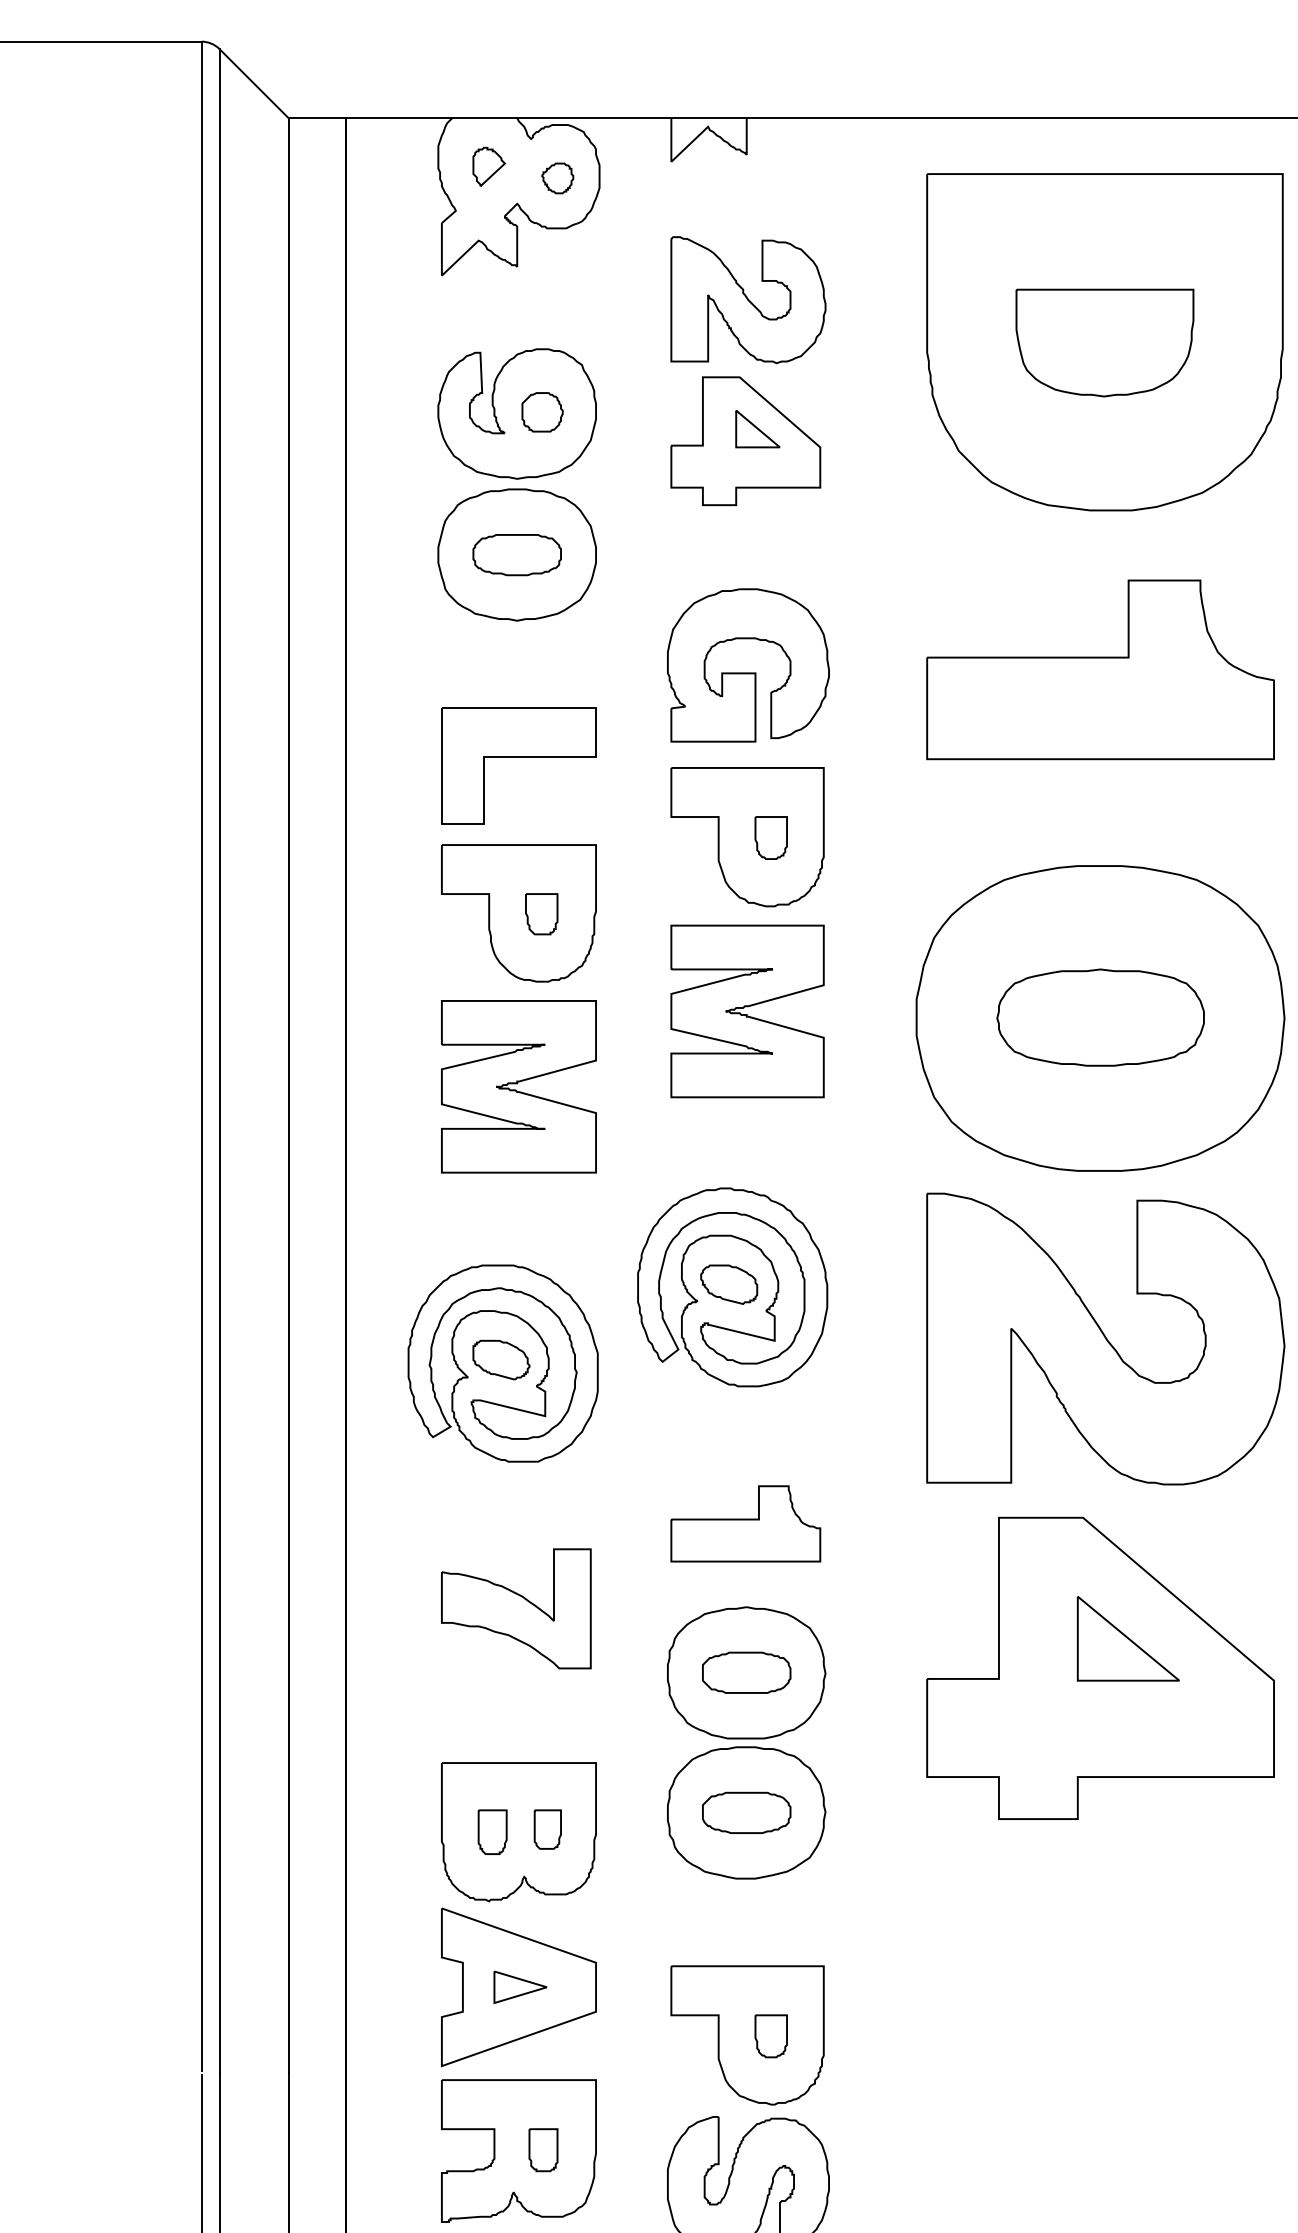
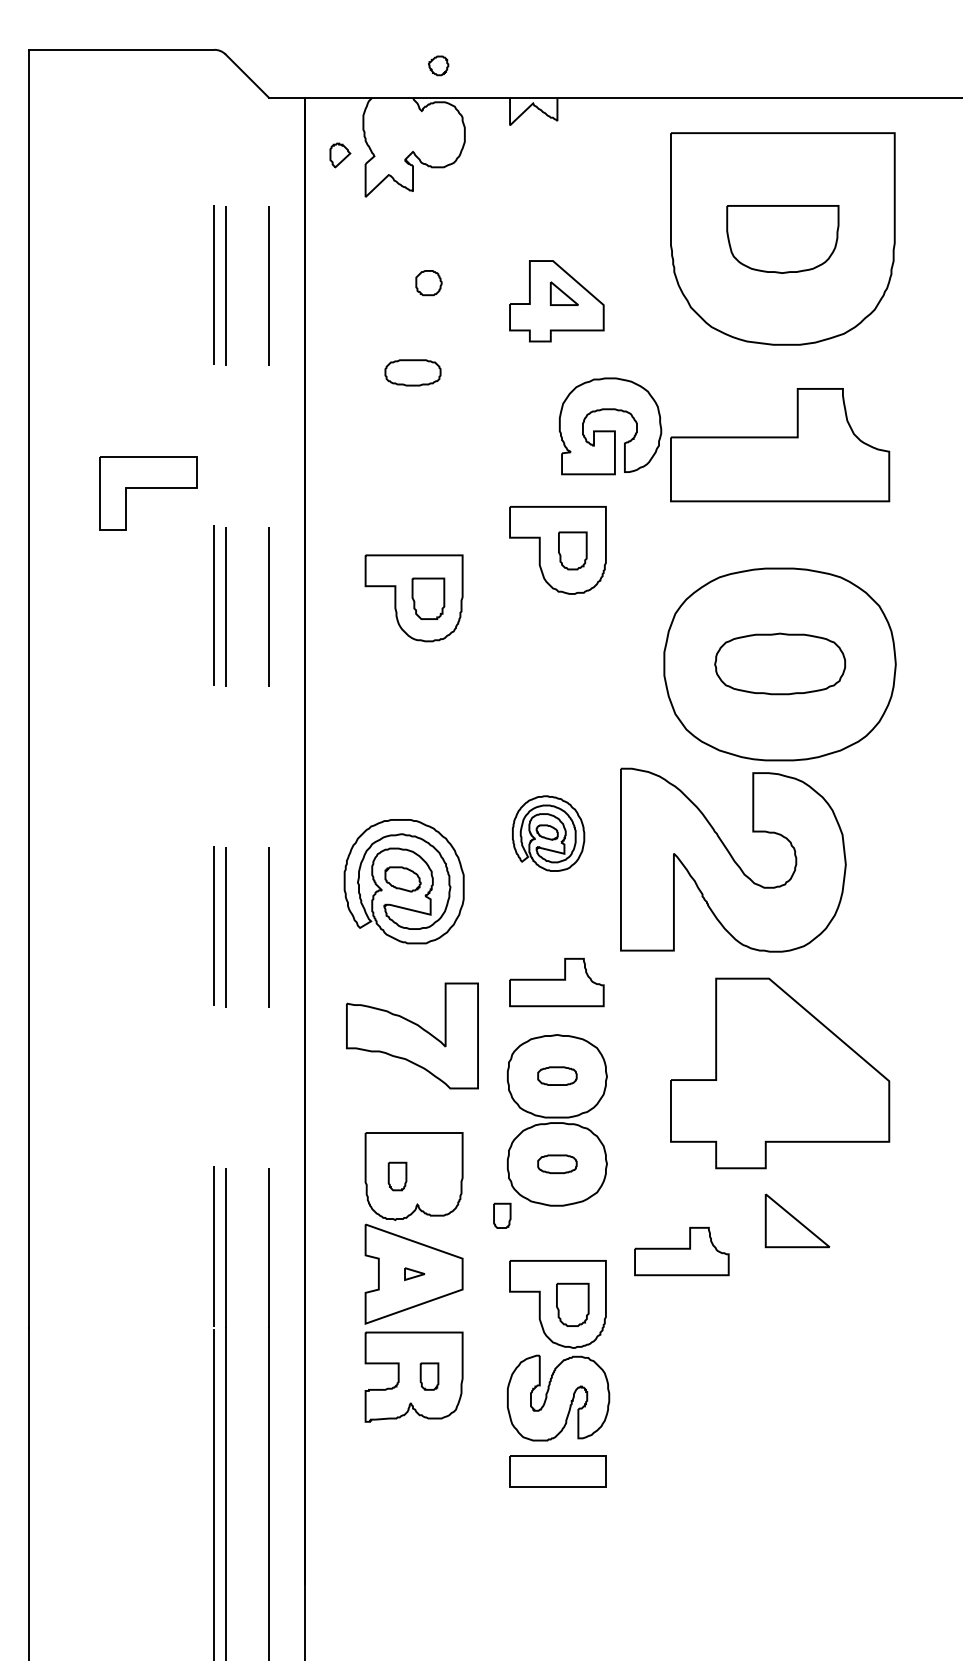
part: (489, 166) -> (340, 155), moved
part: (557, 177) -> (438, 65), moved
part: (748, 300) -> (558, 212), removed
part: (516, 484) -> (412, 328), removed
part: (748, 665) -> (610, 426), moved
part: (519, 765) -> (148, 493), moved
part: (770, 837) -> (572, 550), size x1.4
part: (541, 913) -> (428, 598), size x1.6
part: (746, 1010) -> (557, 659), removed
line: (201, 1055) -> (214, 687), solid -> dashed
line: (219, 1061) -> (225, 691), solid -> dashed
part: (517, 1086) -> (413, 707), removed
line: (289, 1094) -> (269, 712), solid -> dashed
part: (732, 1287) -> (548, 833), size x0.6
part: (1105, 1337) -> (733, 859), moved
part: (516, 1608) -> (412, 1035), size x1.4
part: (1128, 1638) -> (797, 1220), moved
part: (746, 1671) -> (557, 1075), size x0.7
part: (746, 1811) -> (557, 1163), size x0.7
part: (548, 1828) -> (502, 1215), moved
part: (943, 1951) -> (681, 1251), added
part: (519, 1986) -> (414, 1273), size x0.6
part: (770, 2035) -> (572, 1304), size x1.6

